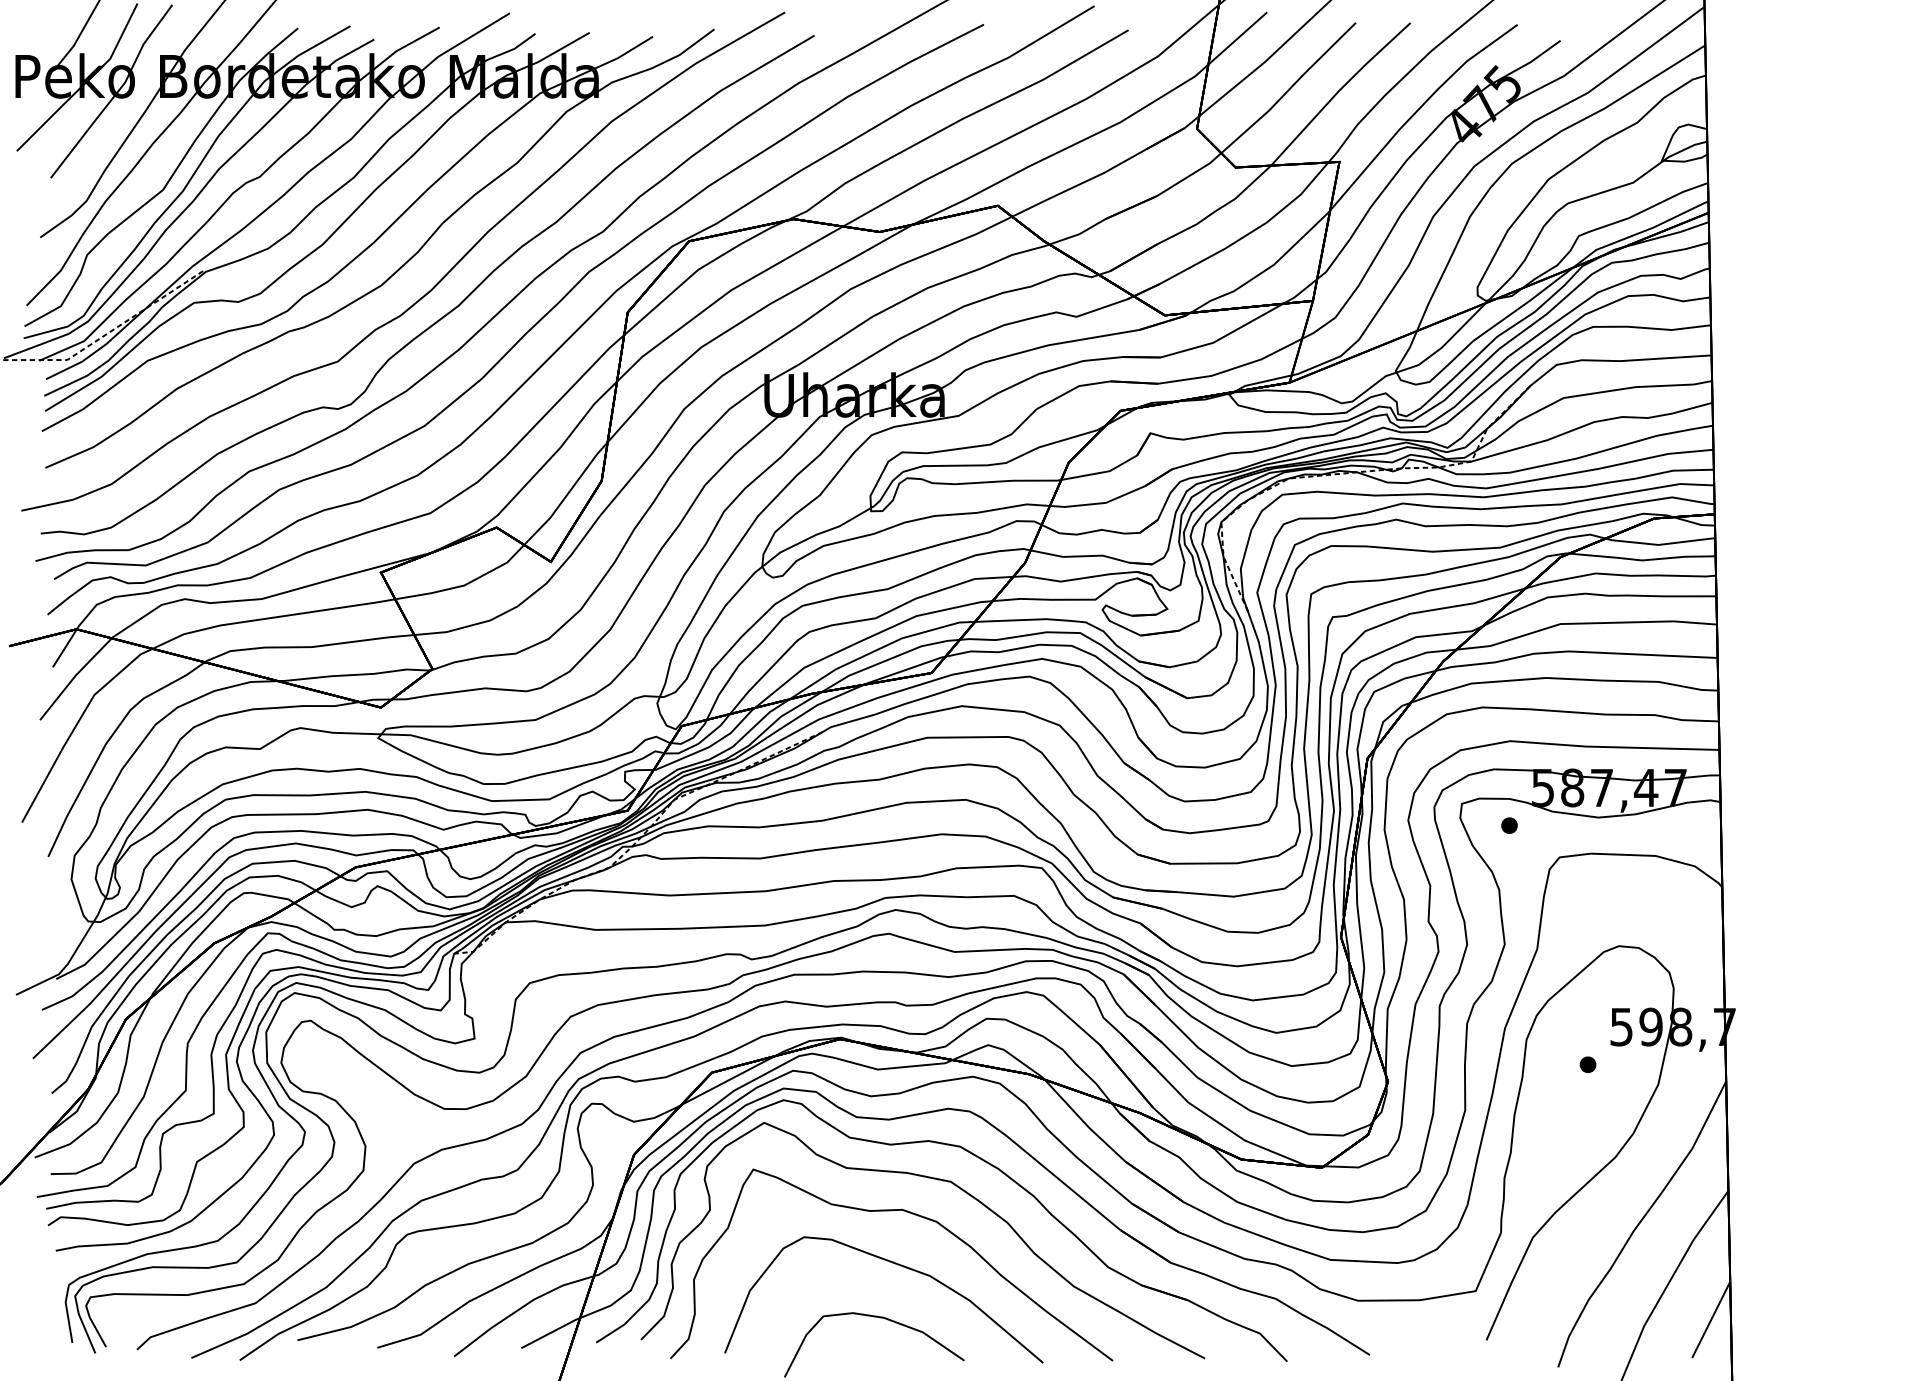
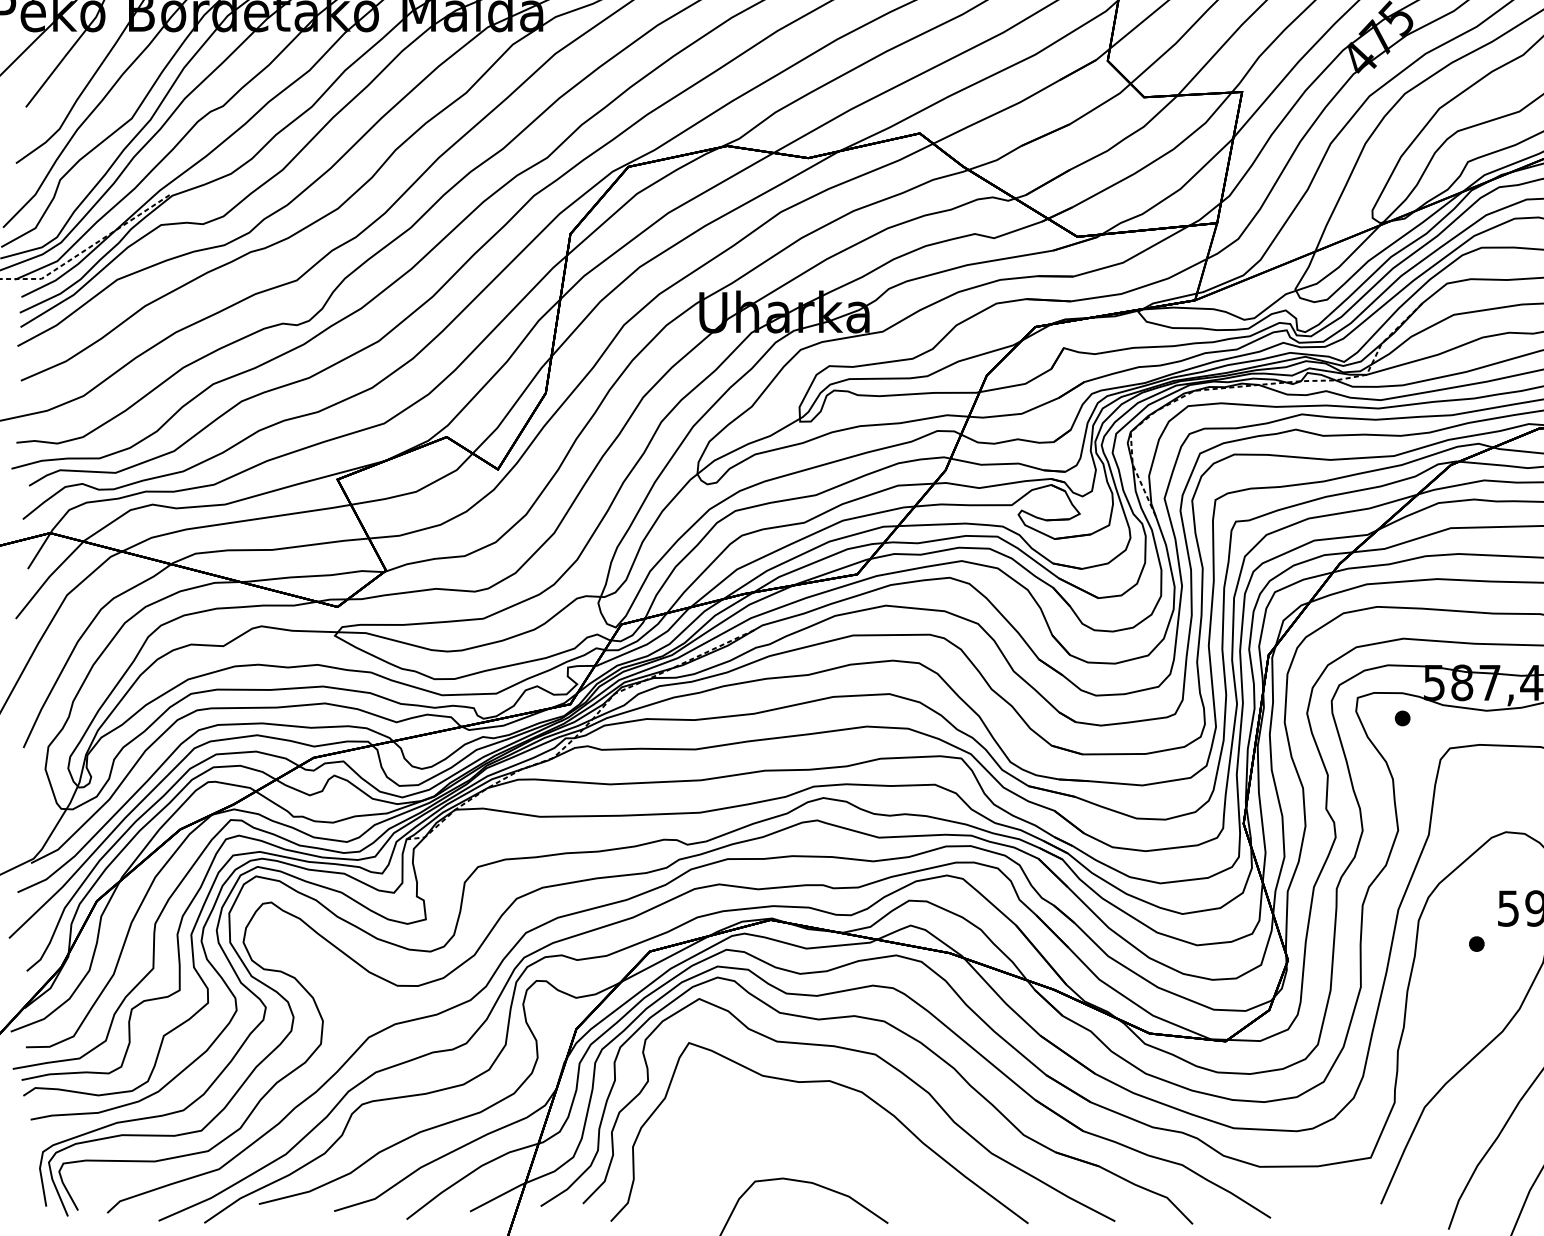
curve: (897, 1265) -> (825, 1133), removed

